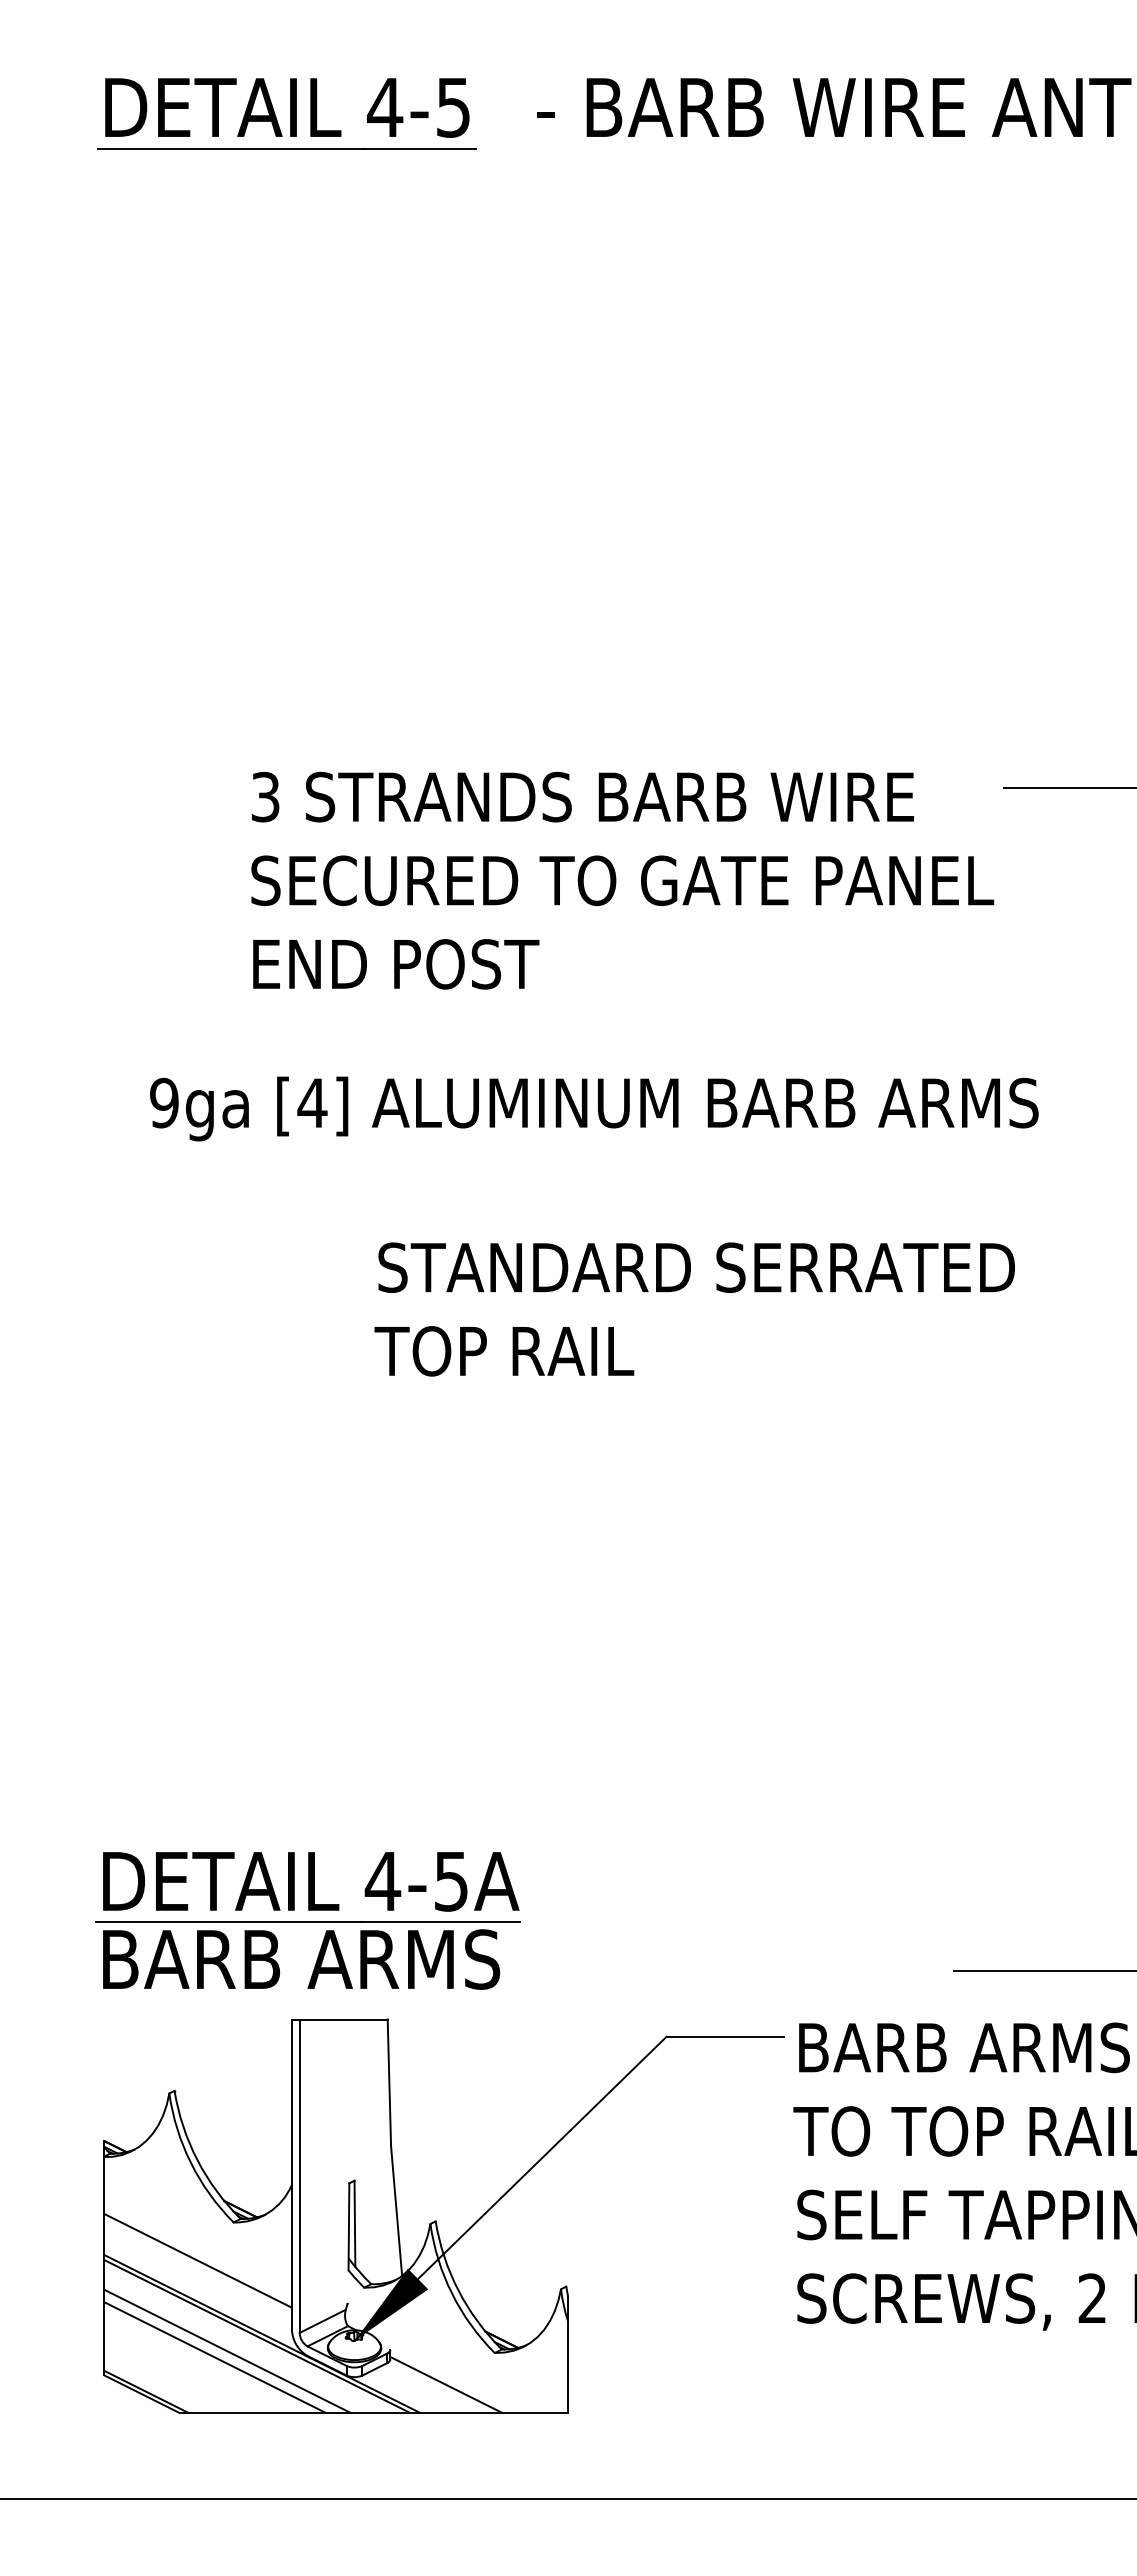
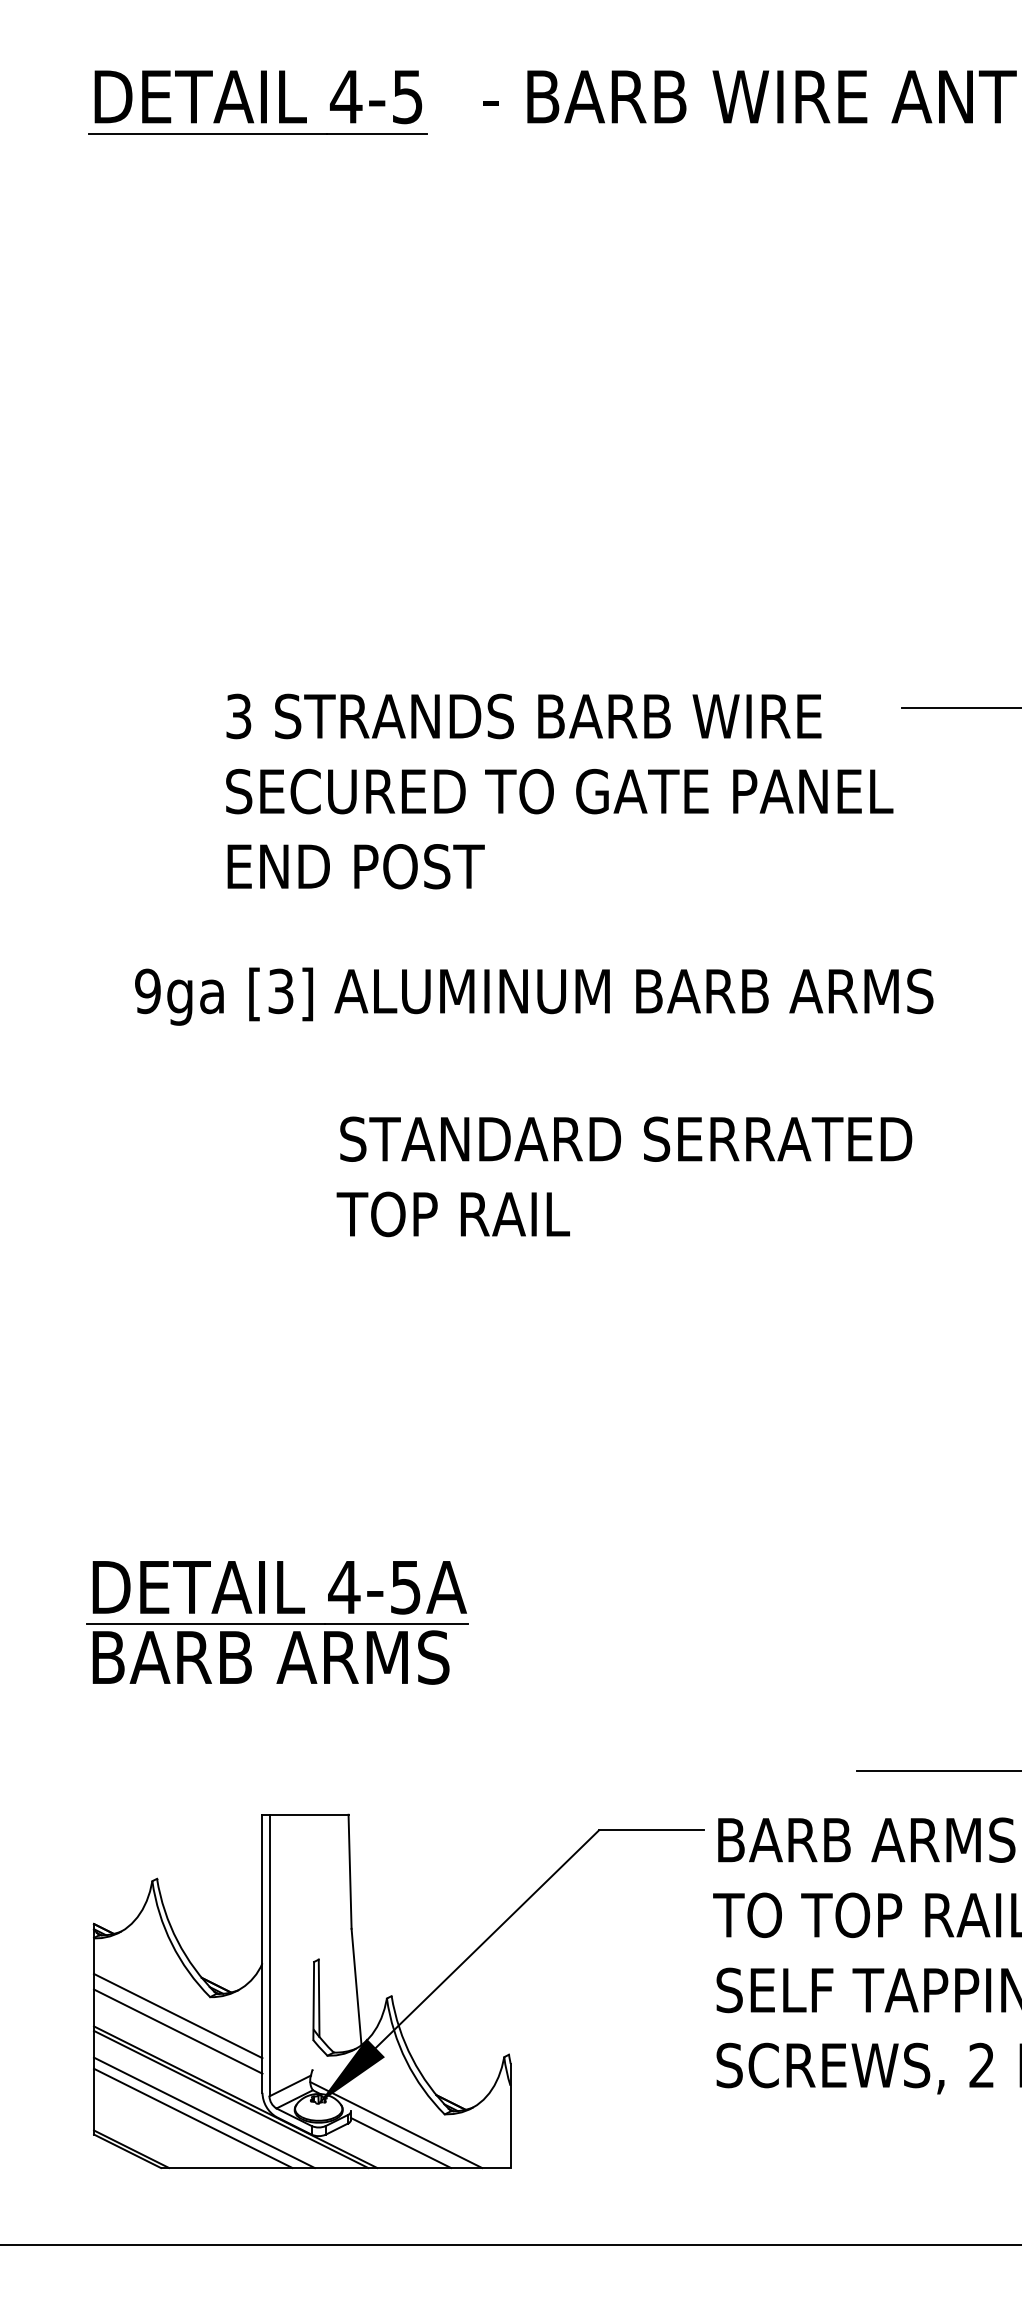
text: (312, 1102) -> (280, 990), [4] -> [3]
part: (307, 1920) -> (276, 1622), moved
line: (197, 2243) -> (177, 2016), added
line: (440, 2364) -> (395, 2124), added

